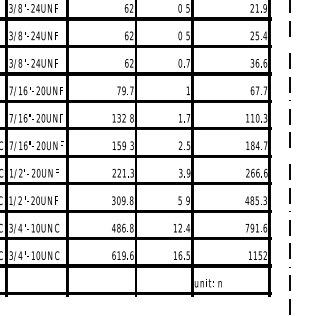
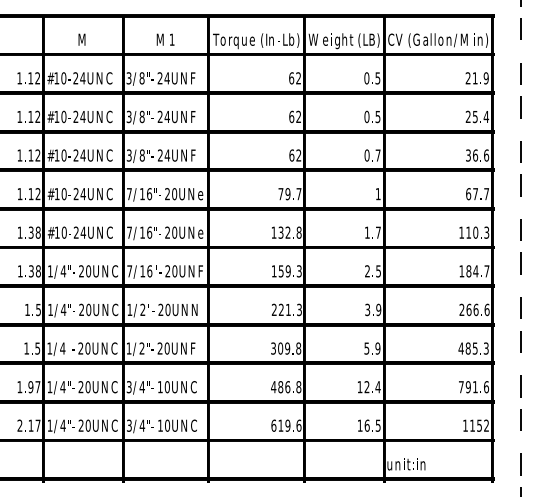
text: (61, 91) -> (200, 194), F -> e
text: (61, 118) -> (200, 232), F -> e
text: (57, 172) -> (194, 309), F -> N

